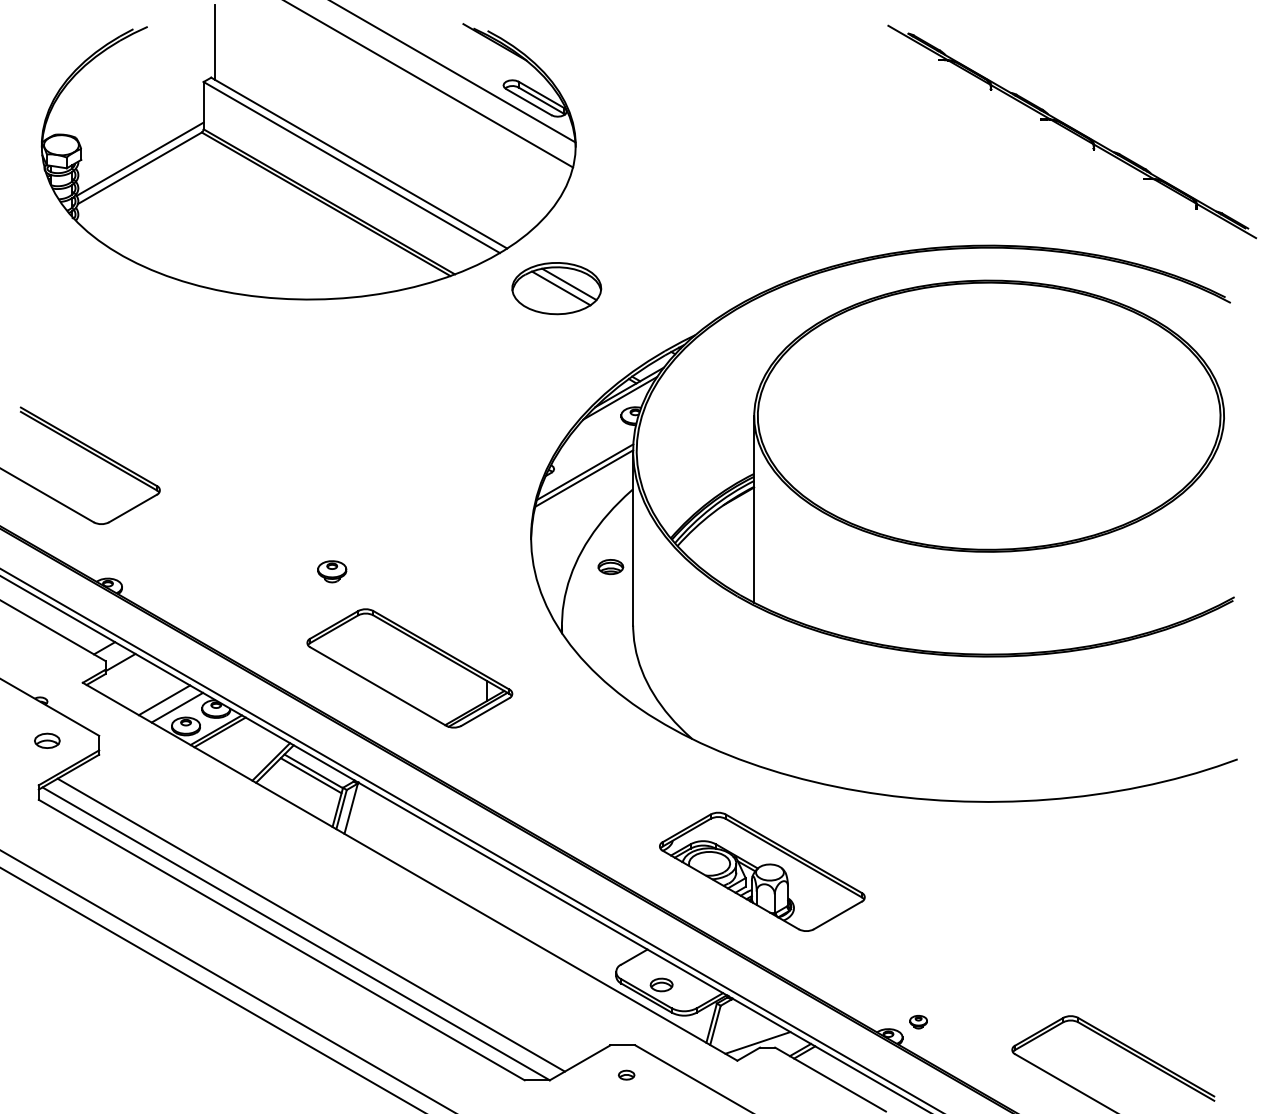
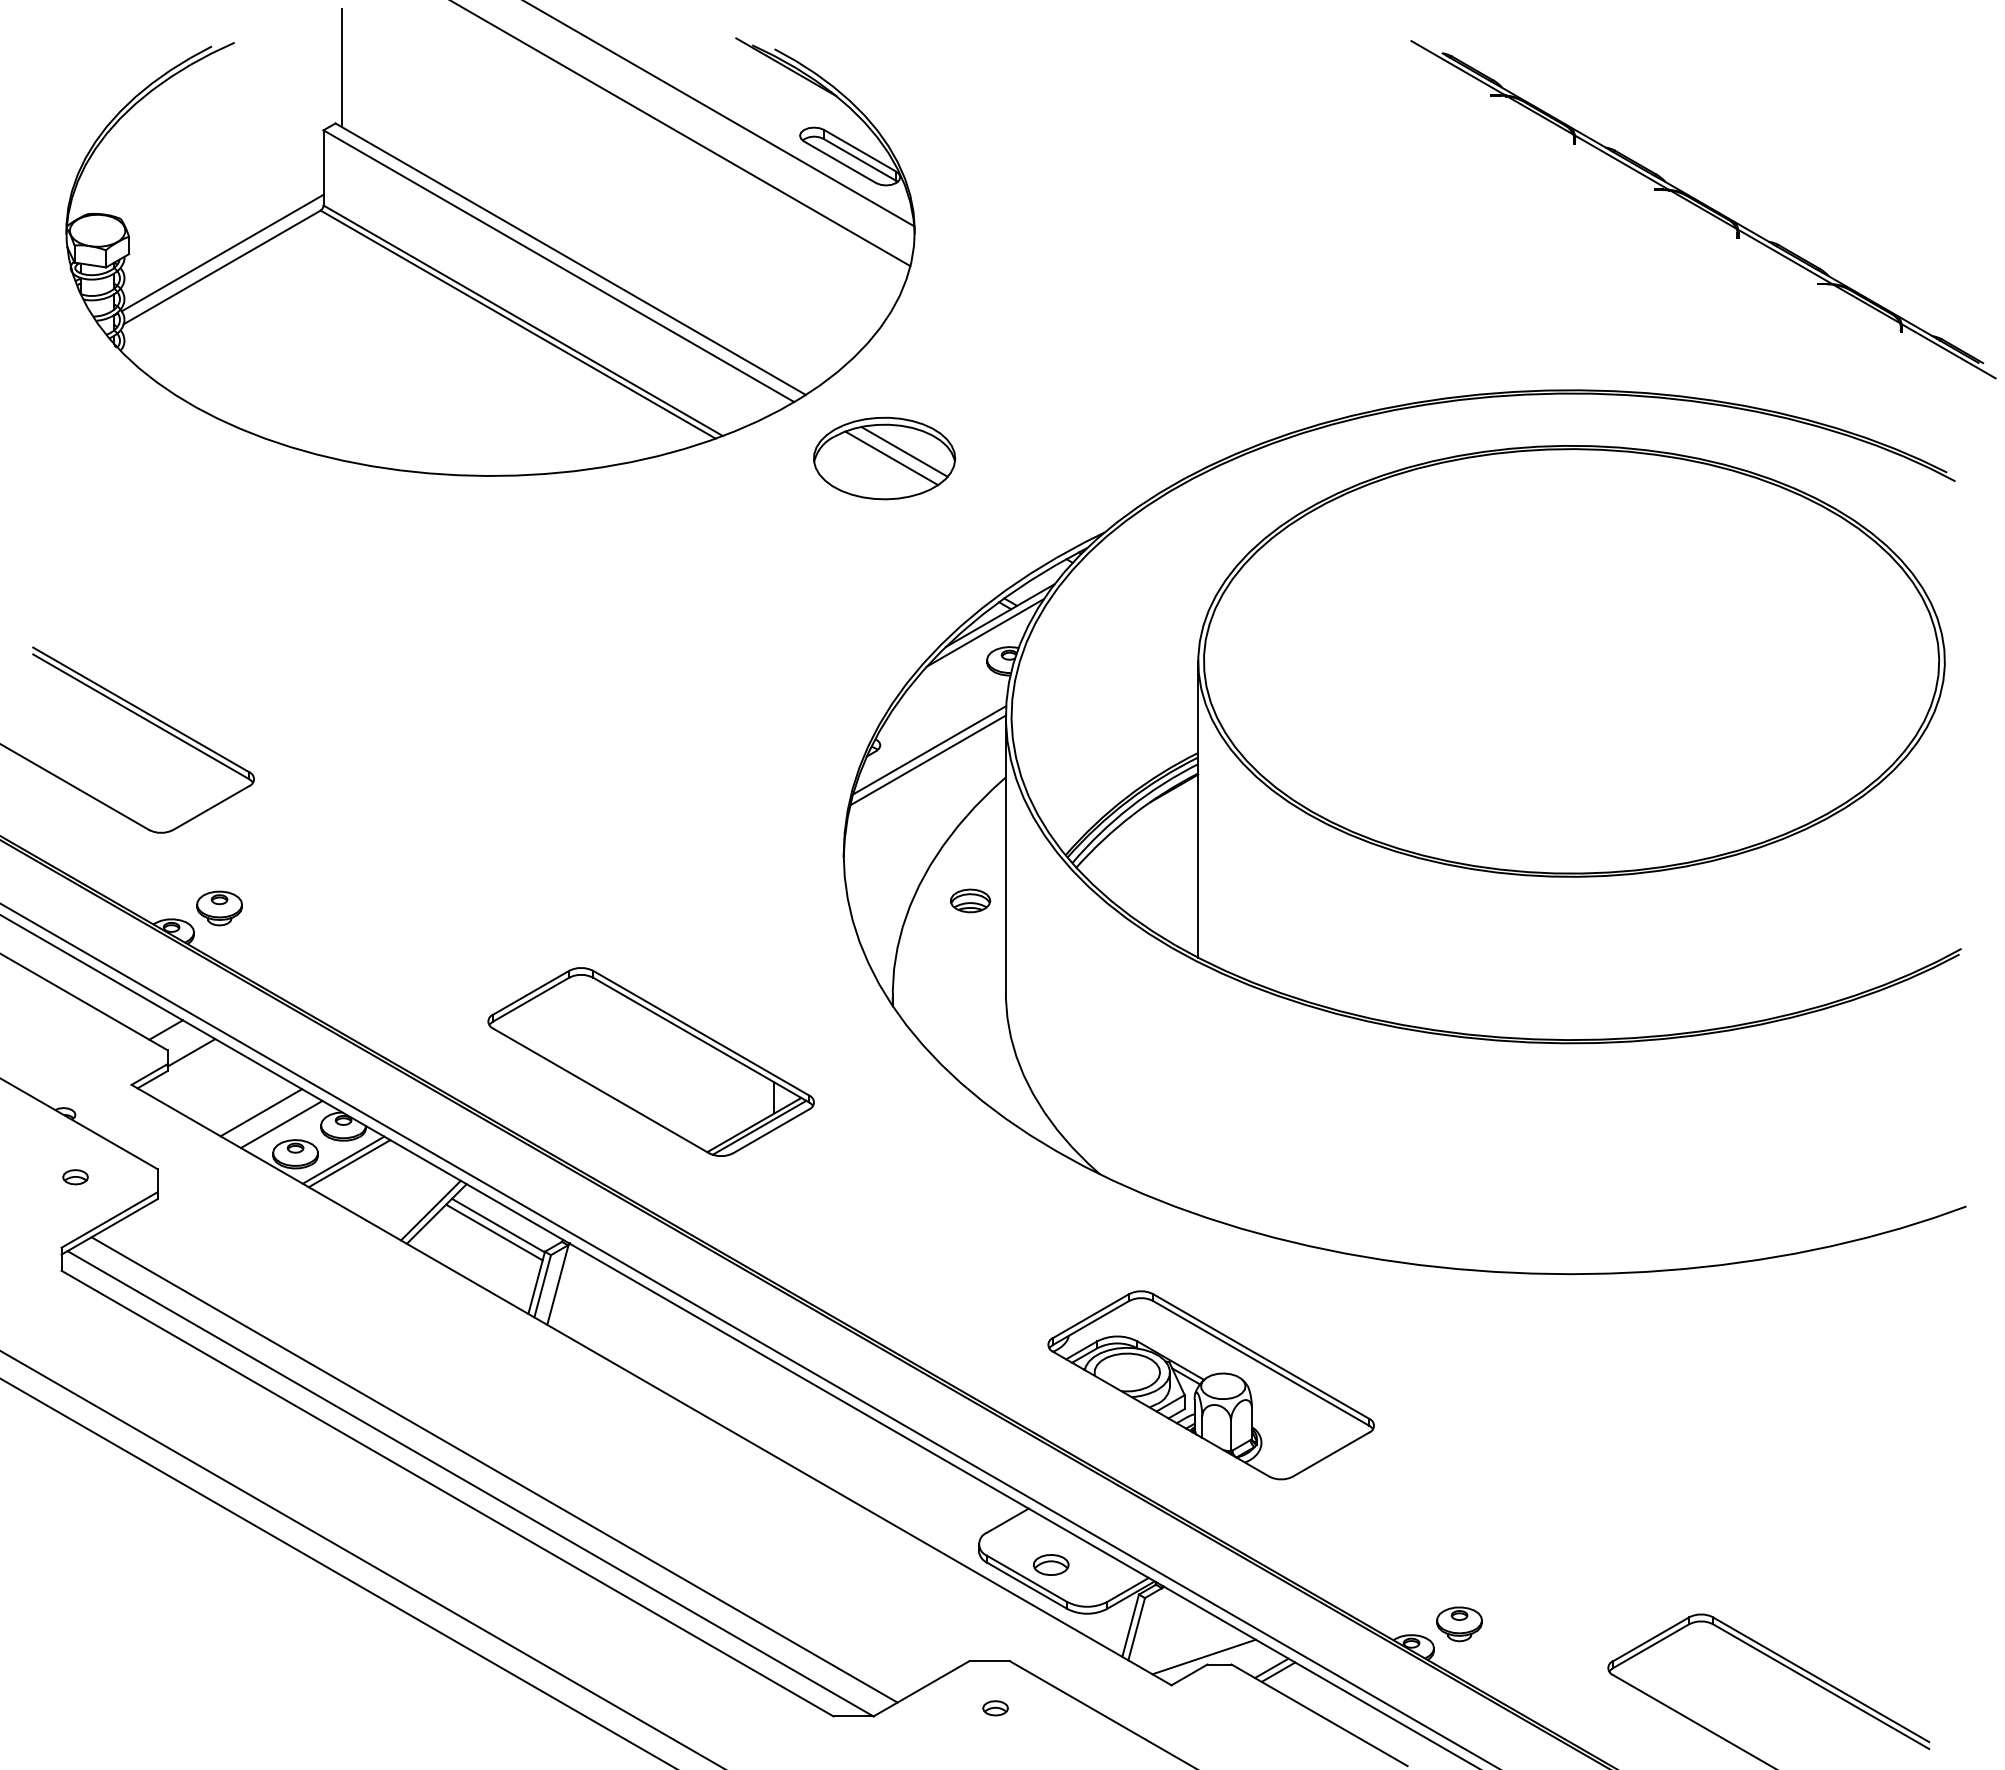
part: (332, 571) -> (220, 908), moved
part: (47, 740) -> (75, 1176), size x0.62
part: (918, 1021) -> (1459, 1622), size x1.67

